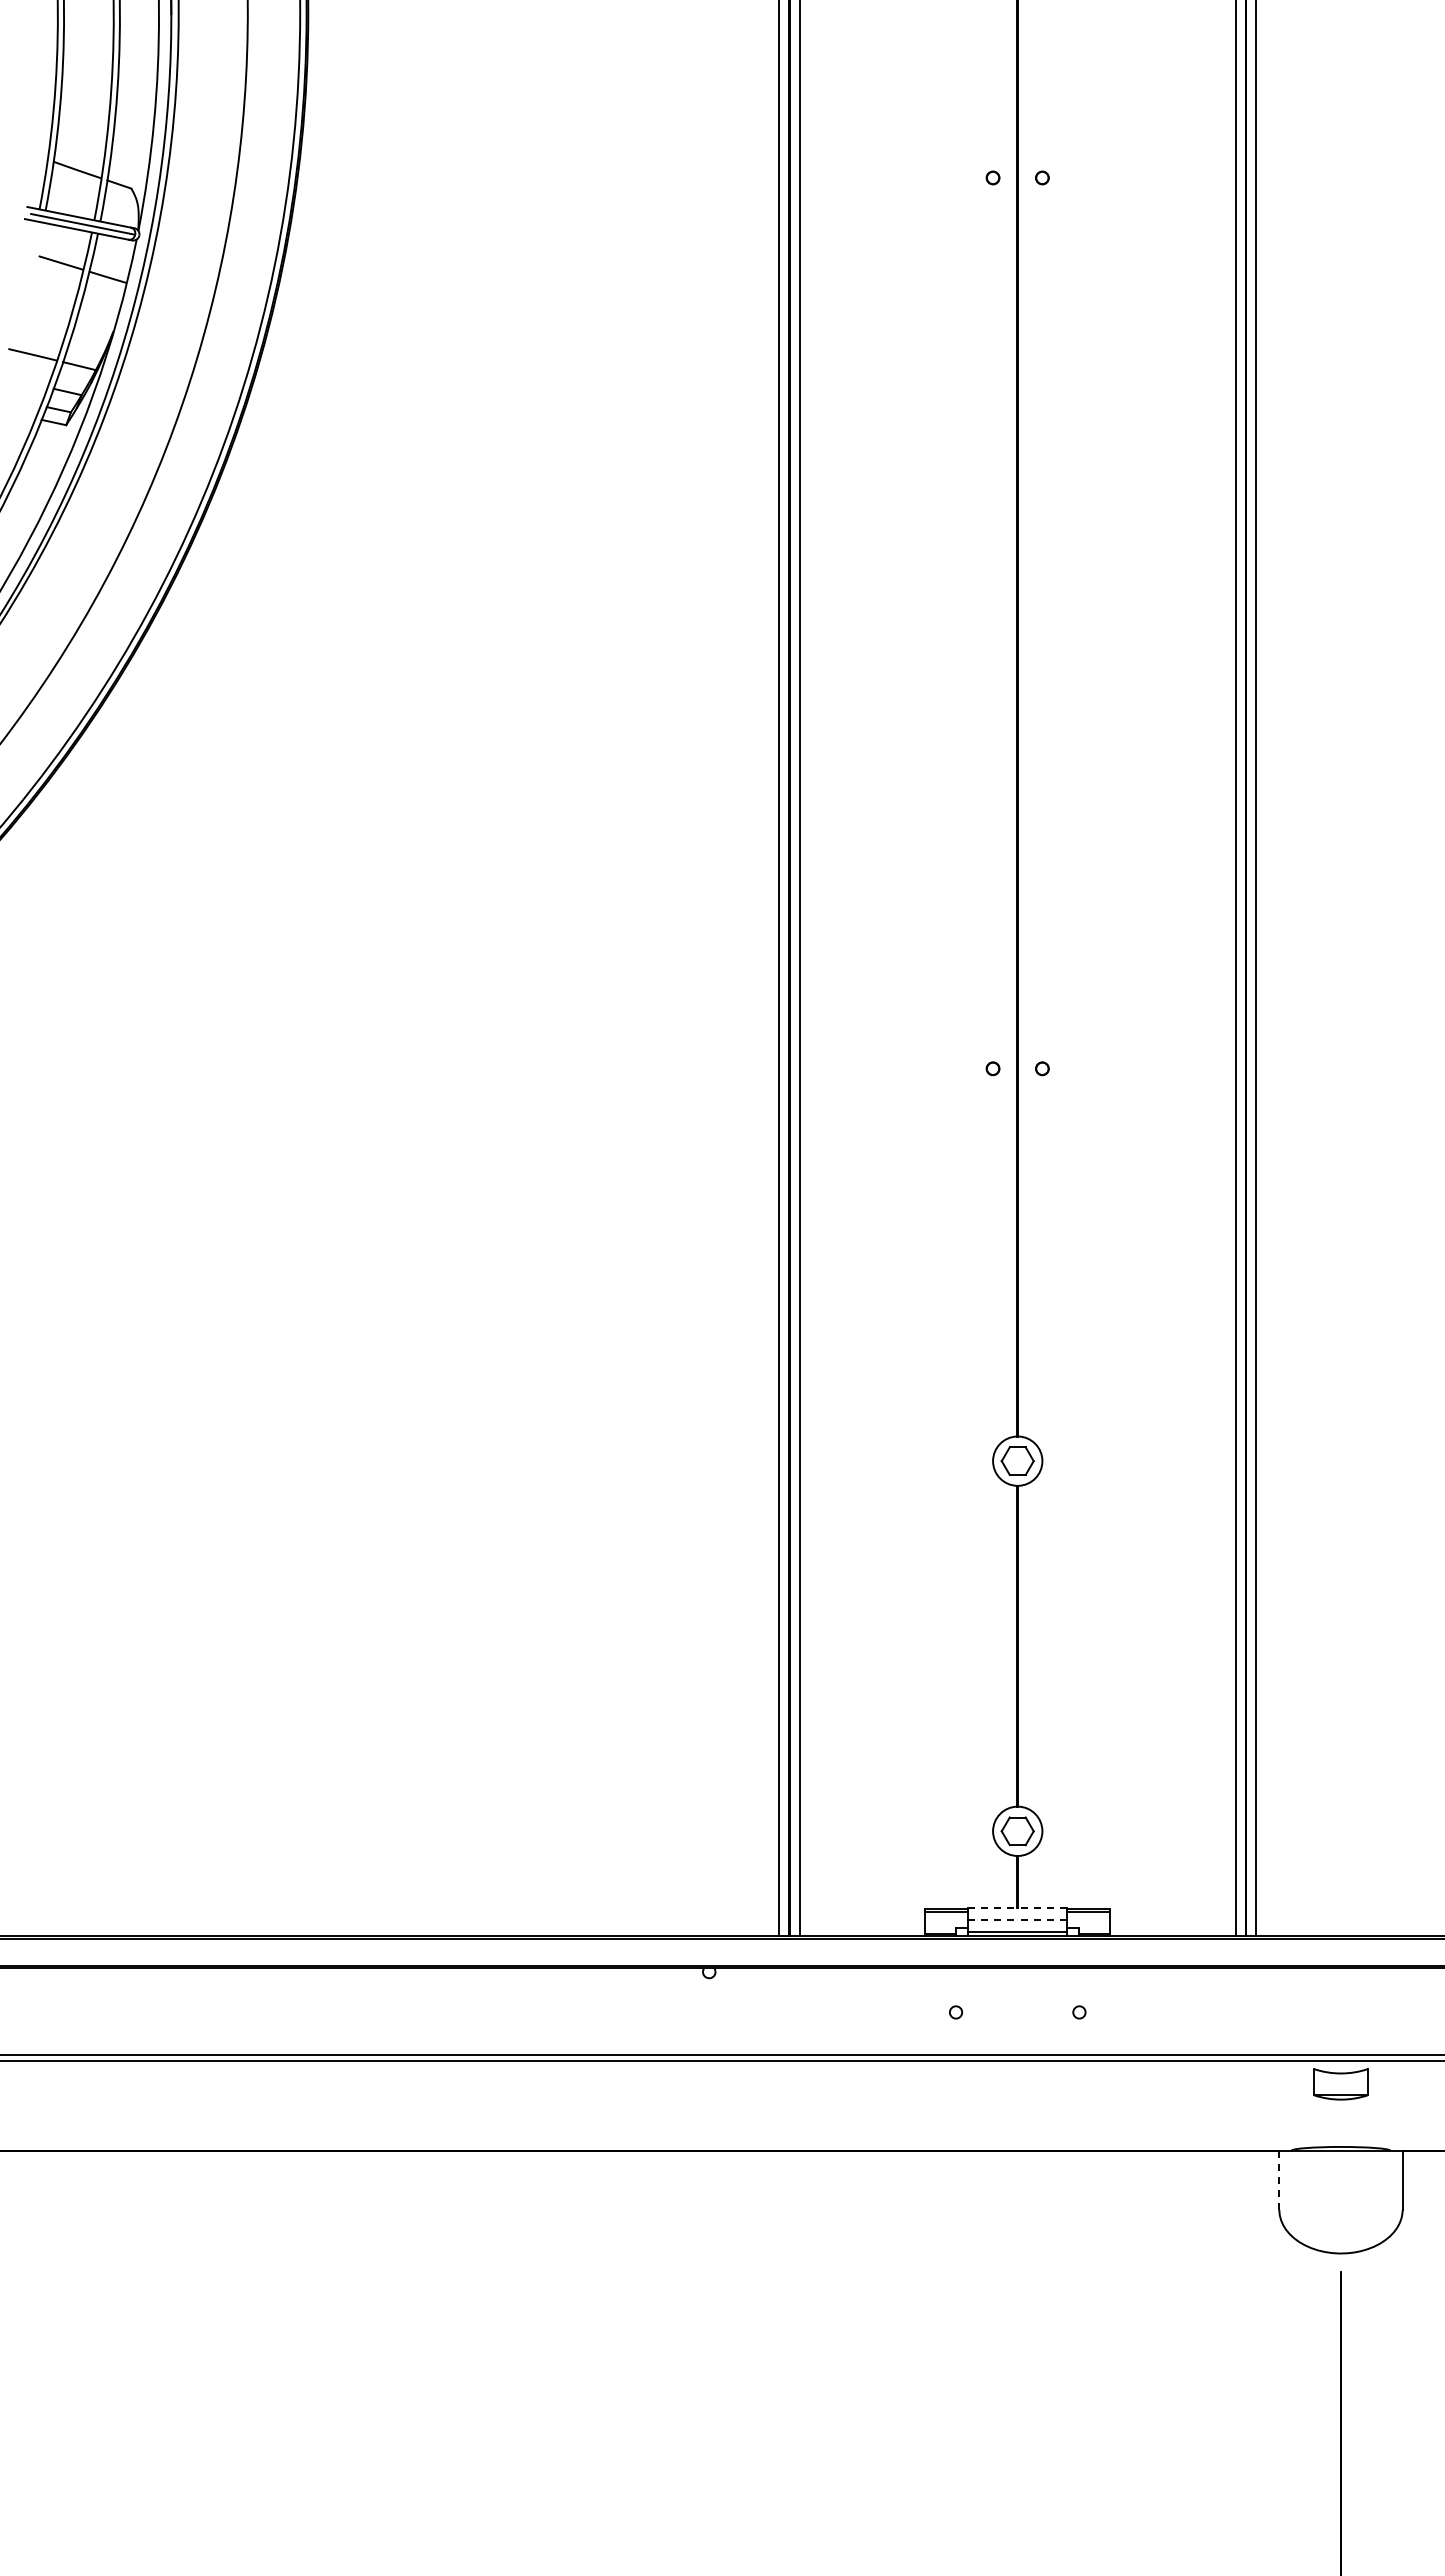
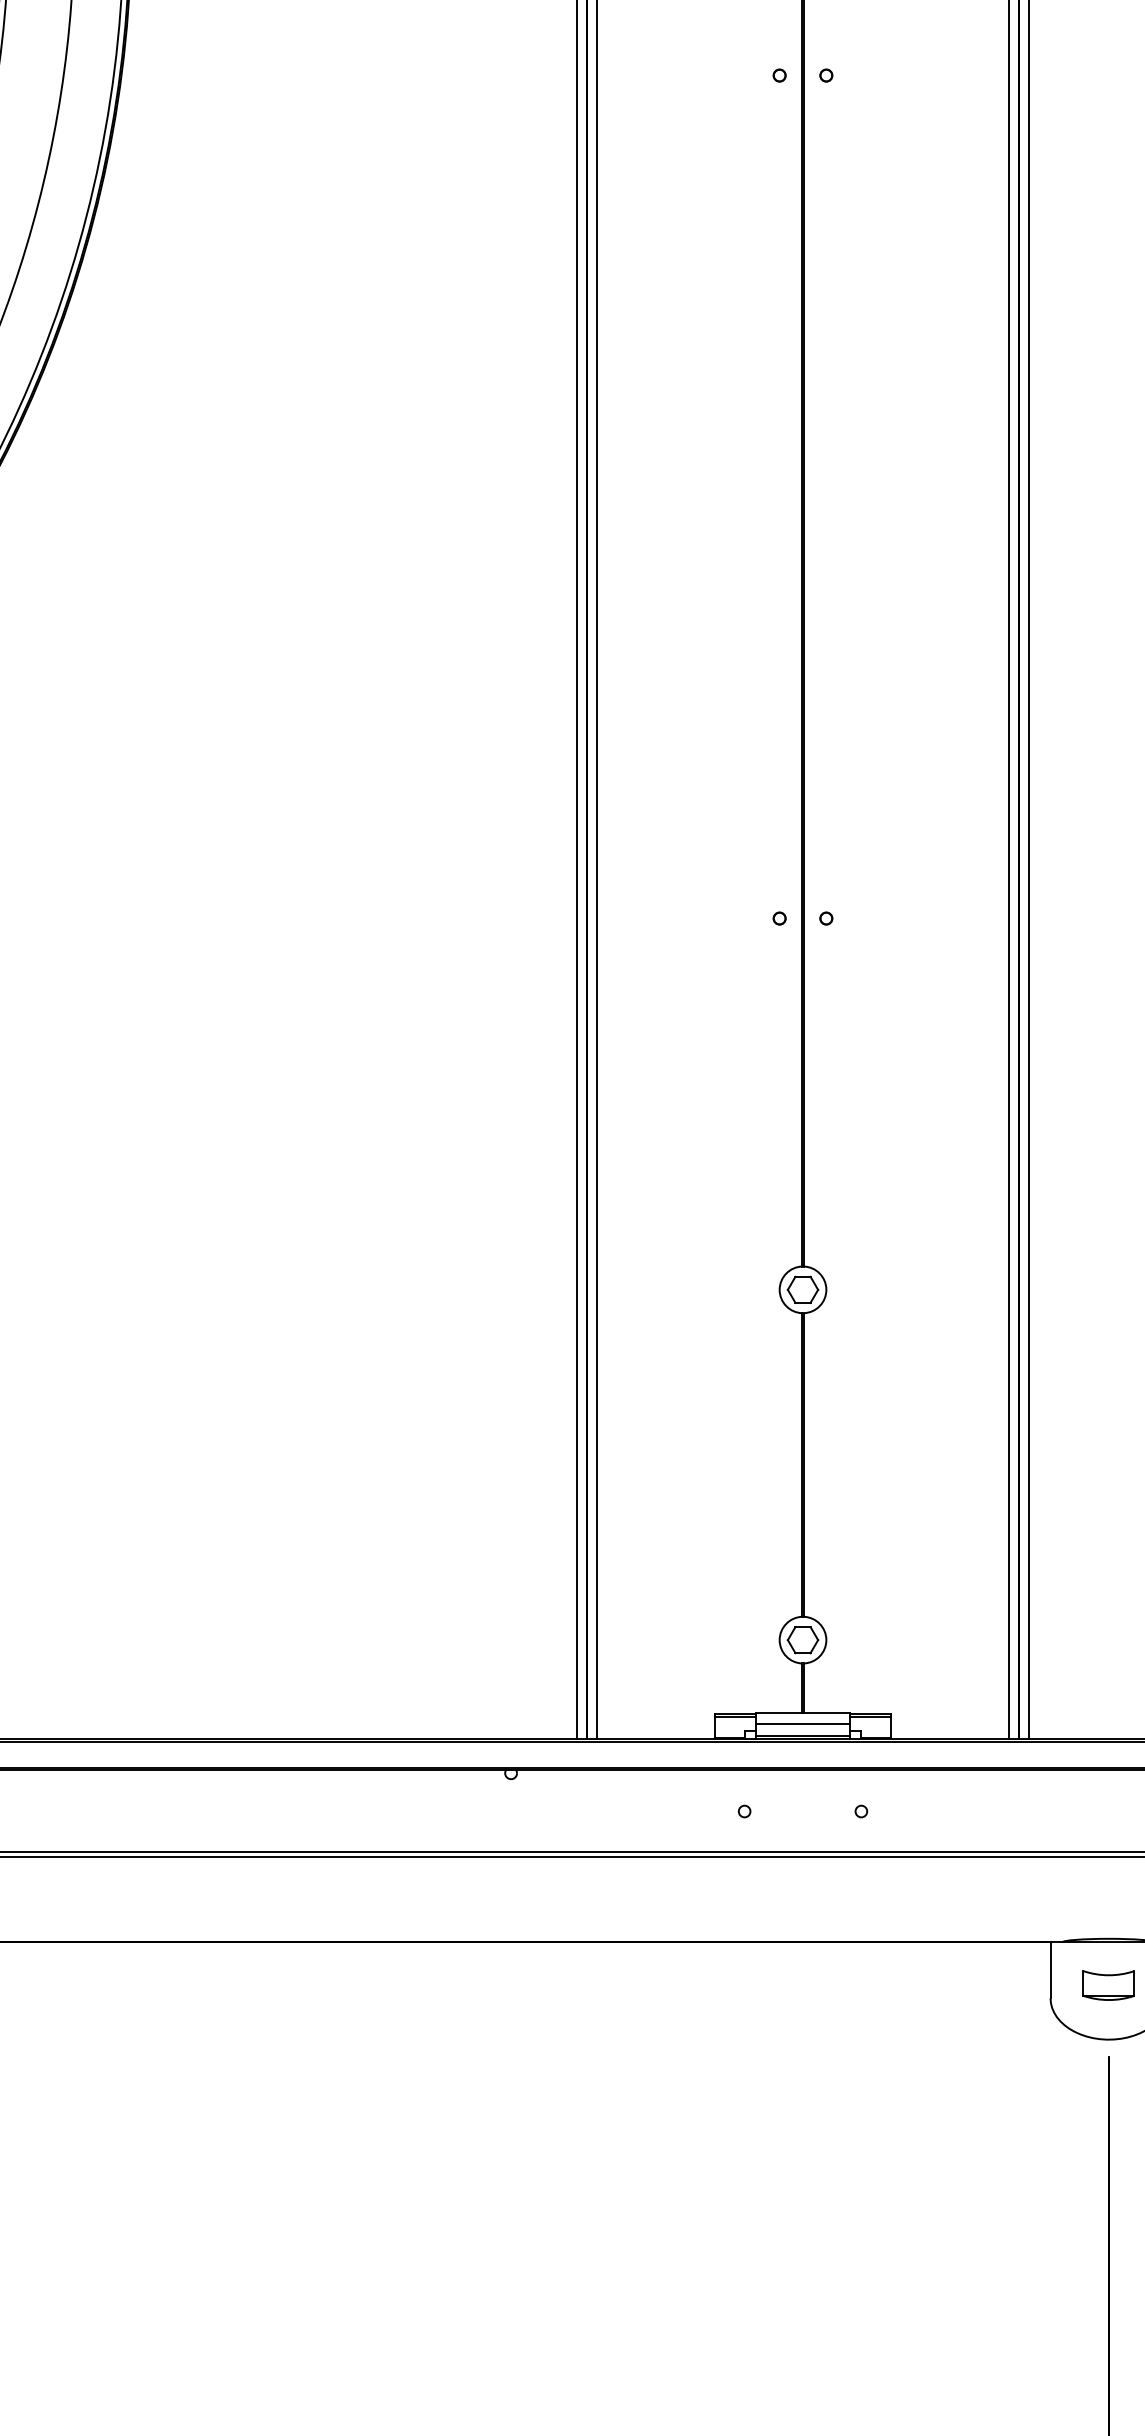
line: (1017, 1907) -> (802, 1712), dashed -> solid
line: (1017, 1919) -> (802, 1723), dashed -> solid
part: (1340, 2084) -> (1108, 1985), moved
line: (1279, 2180) -> (1050, 1970), dashed -> solid

